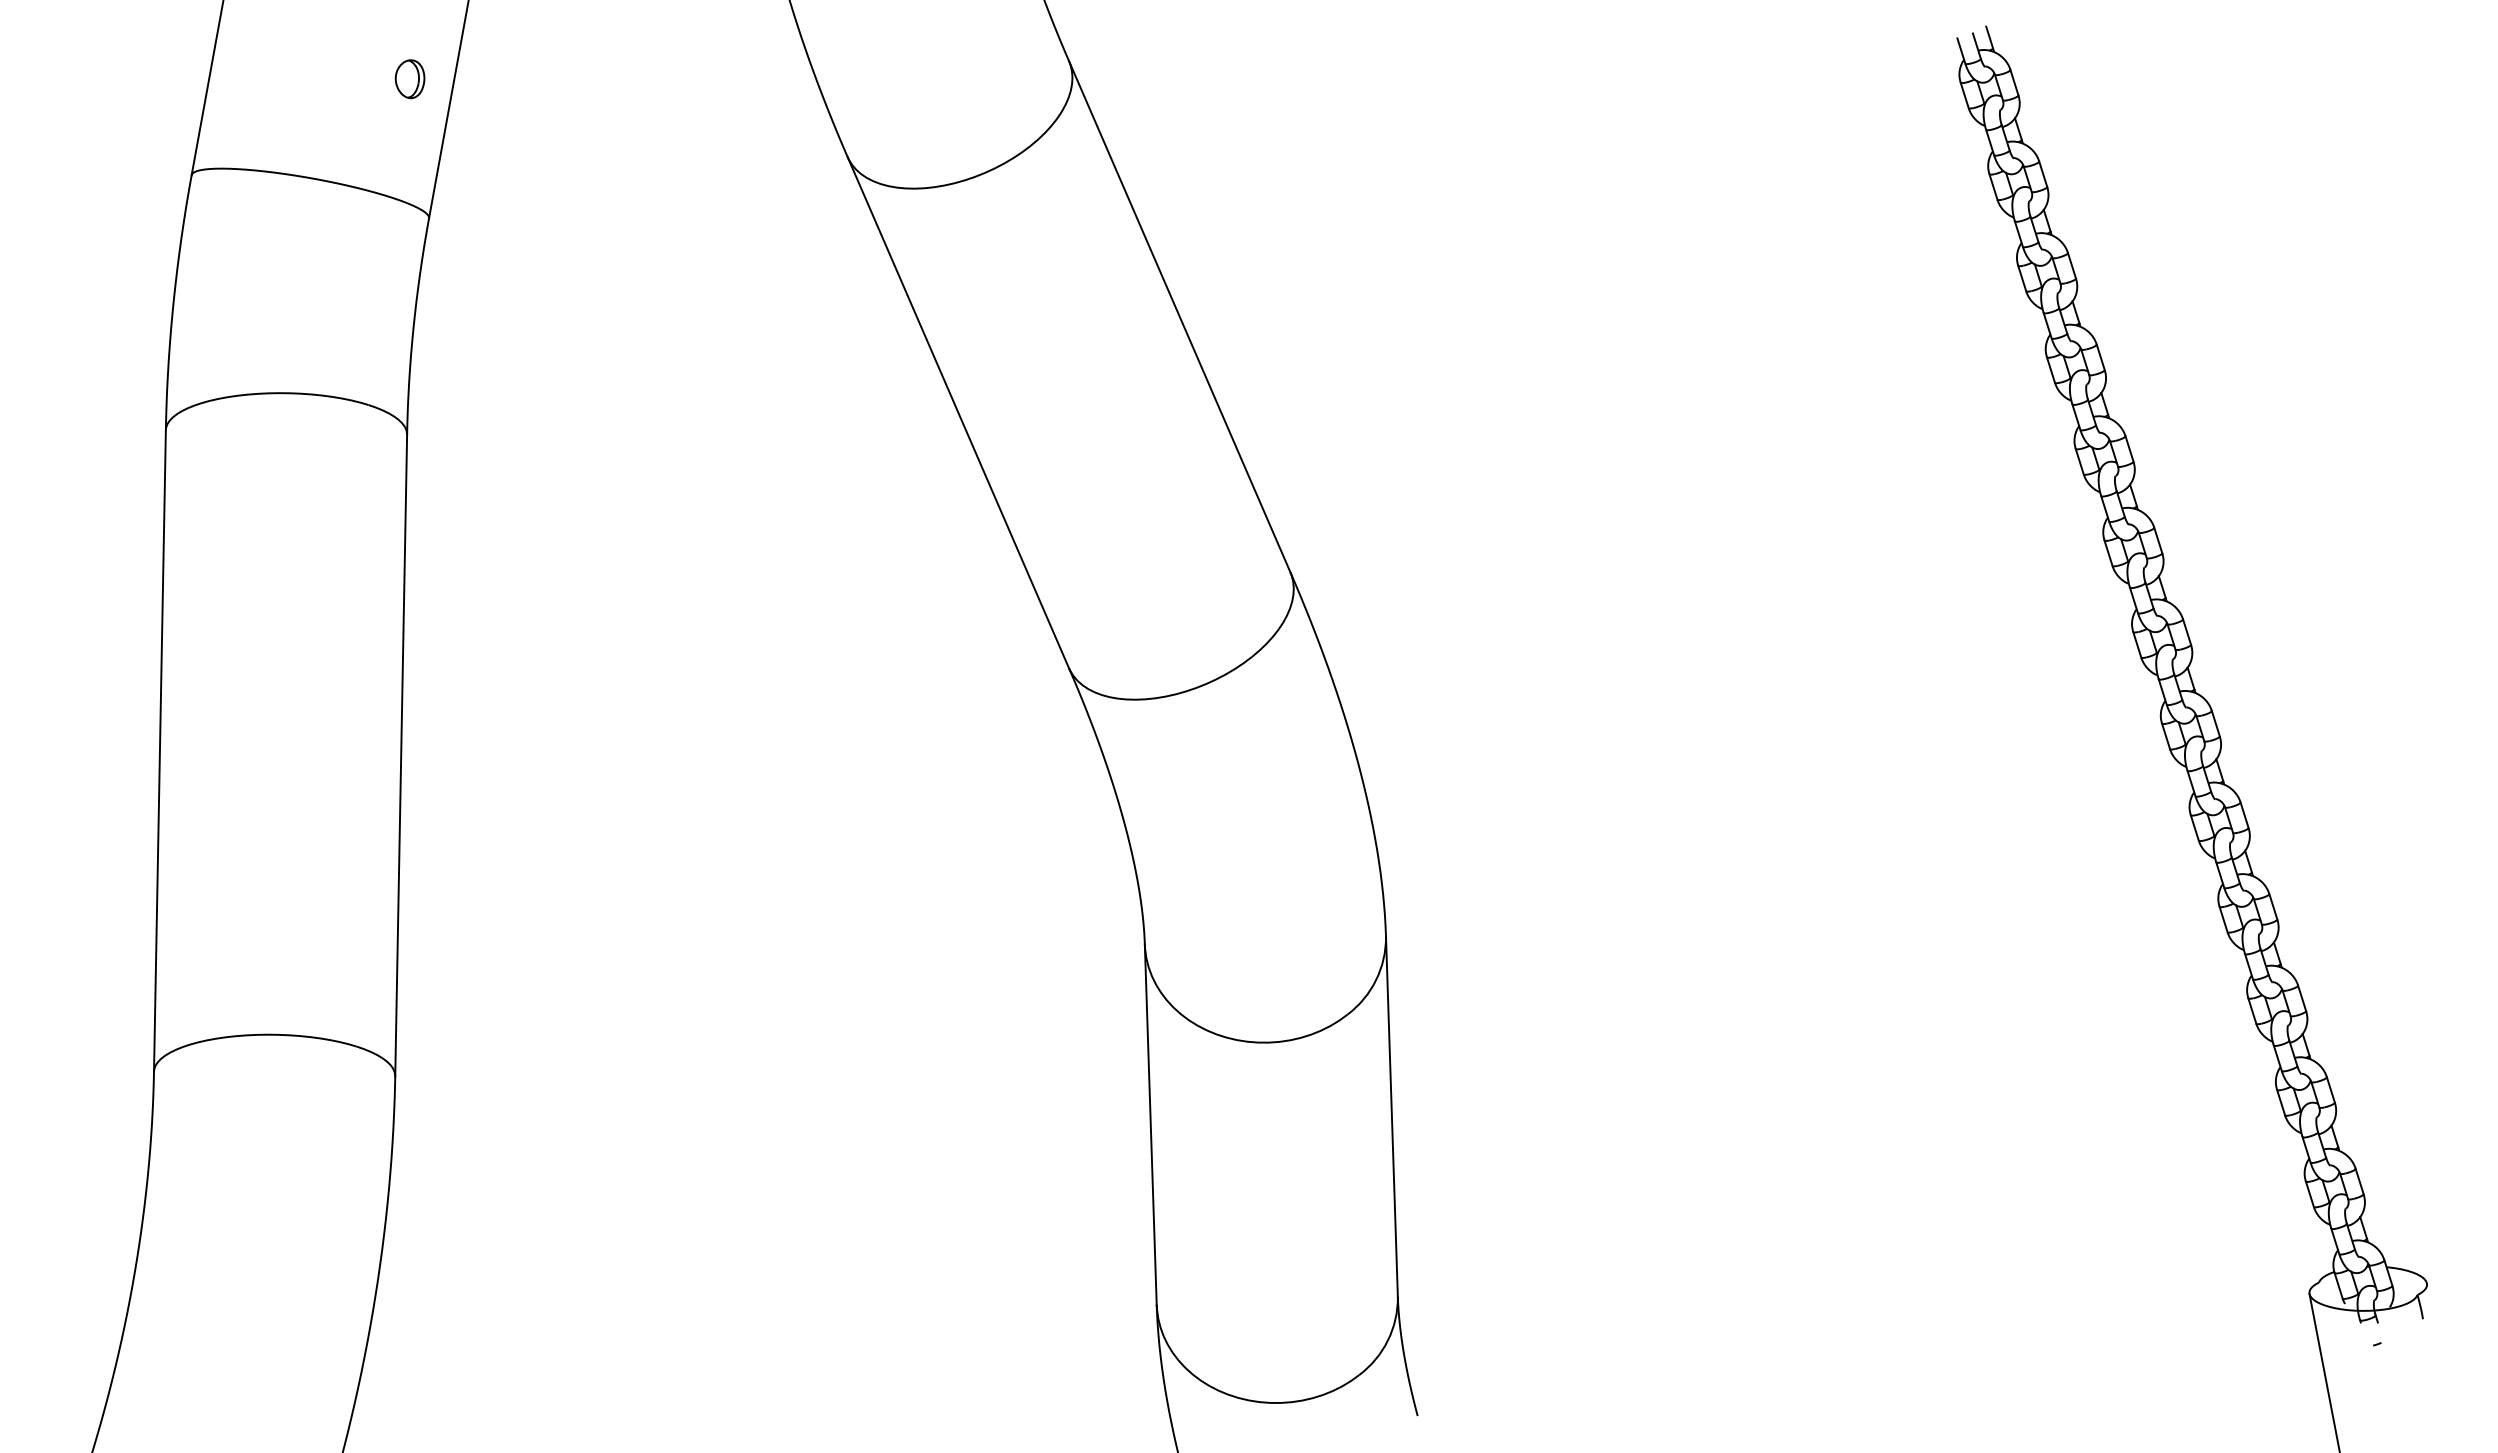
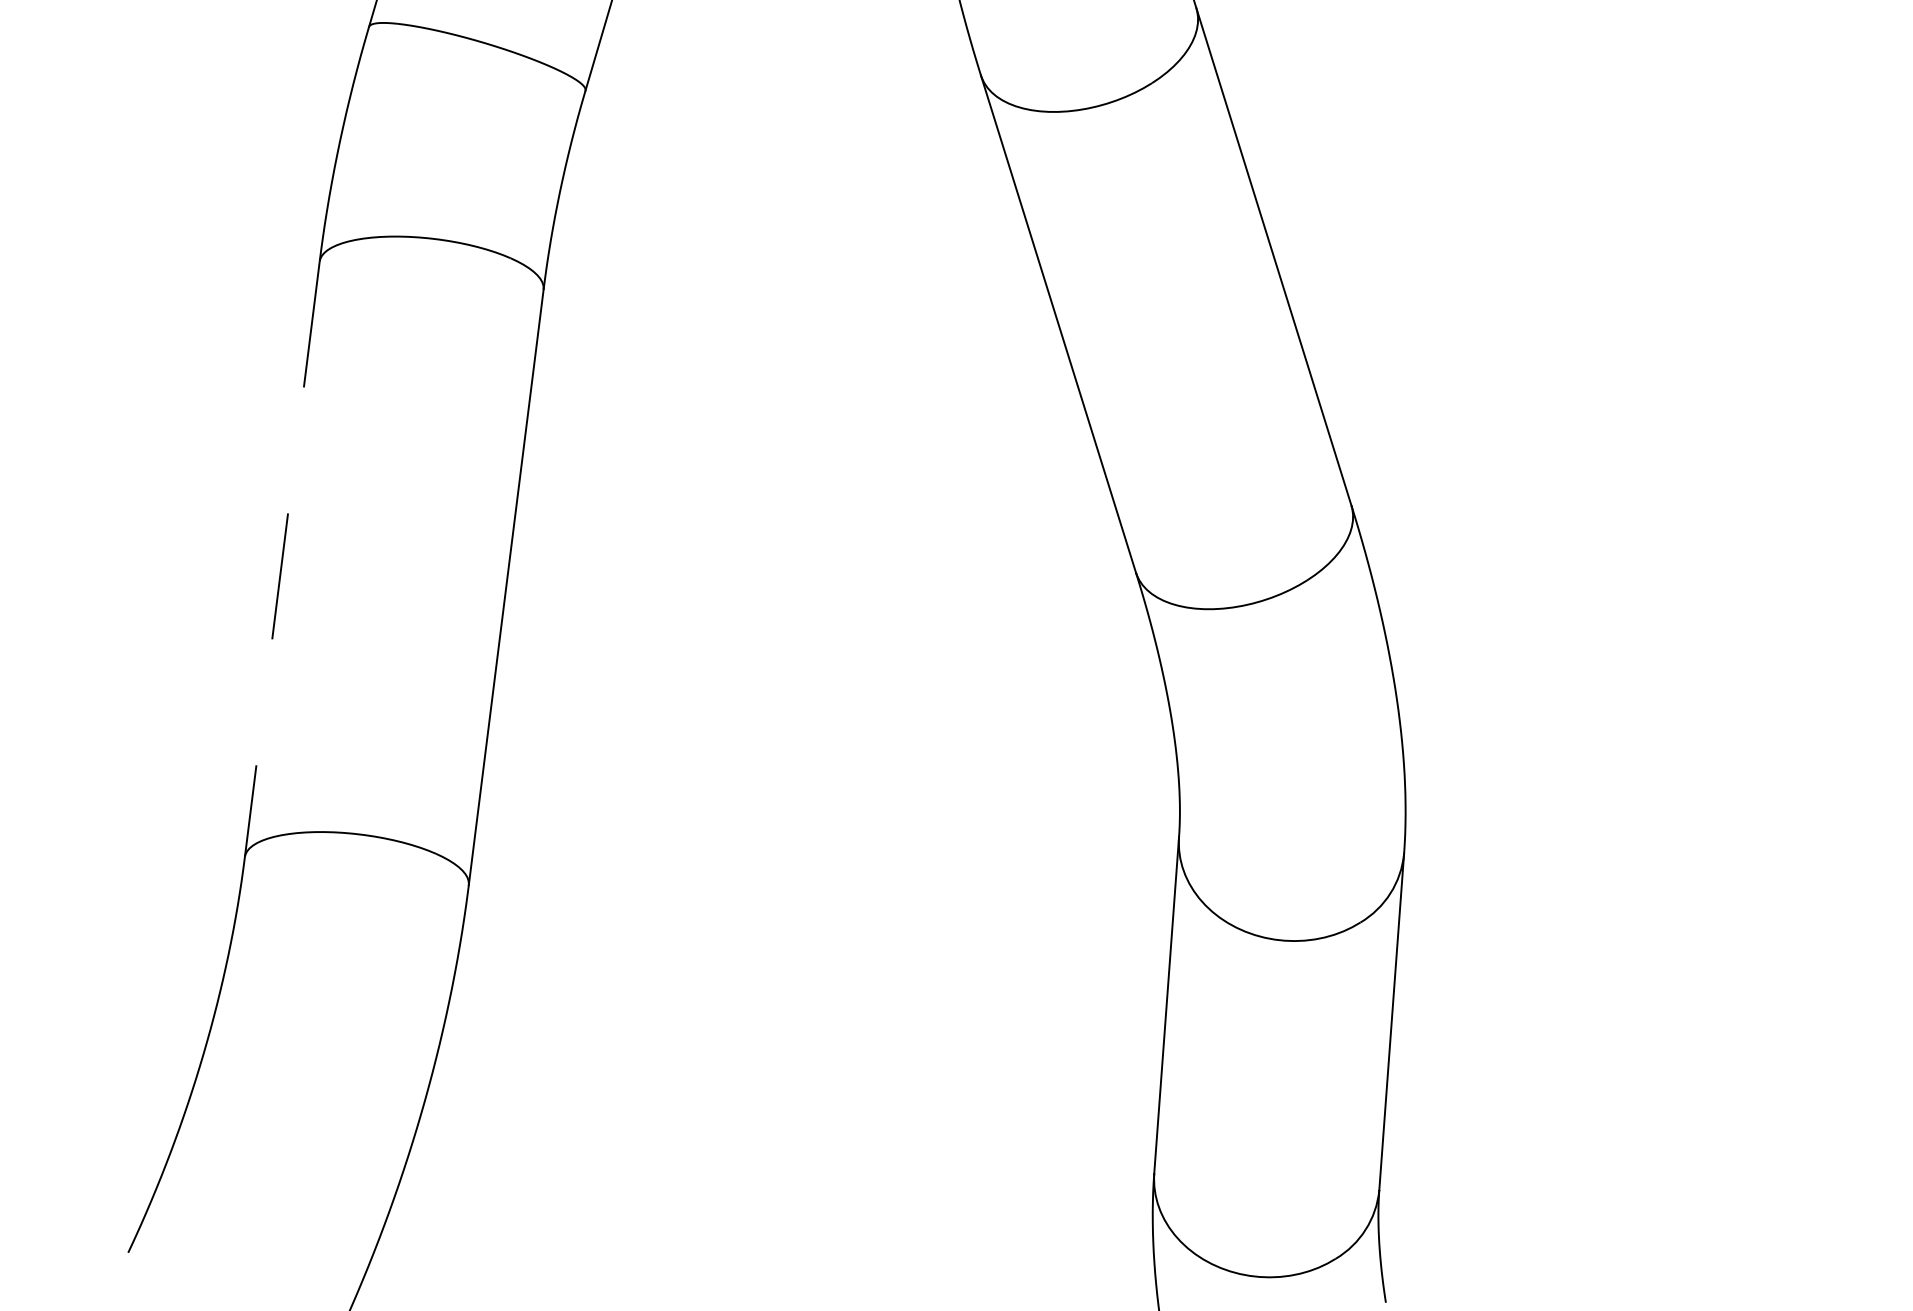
line: (159, 750) -> (281, 558), solid -> dashed

